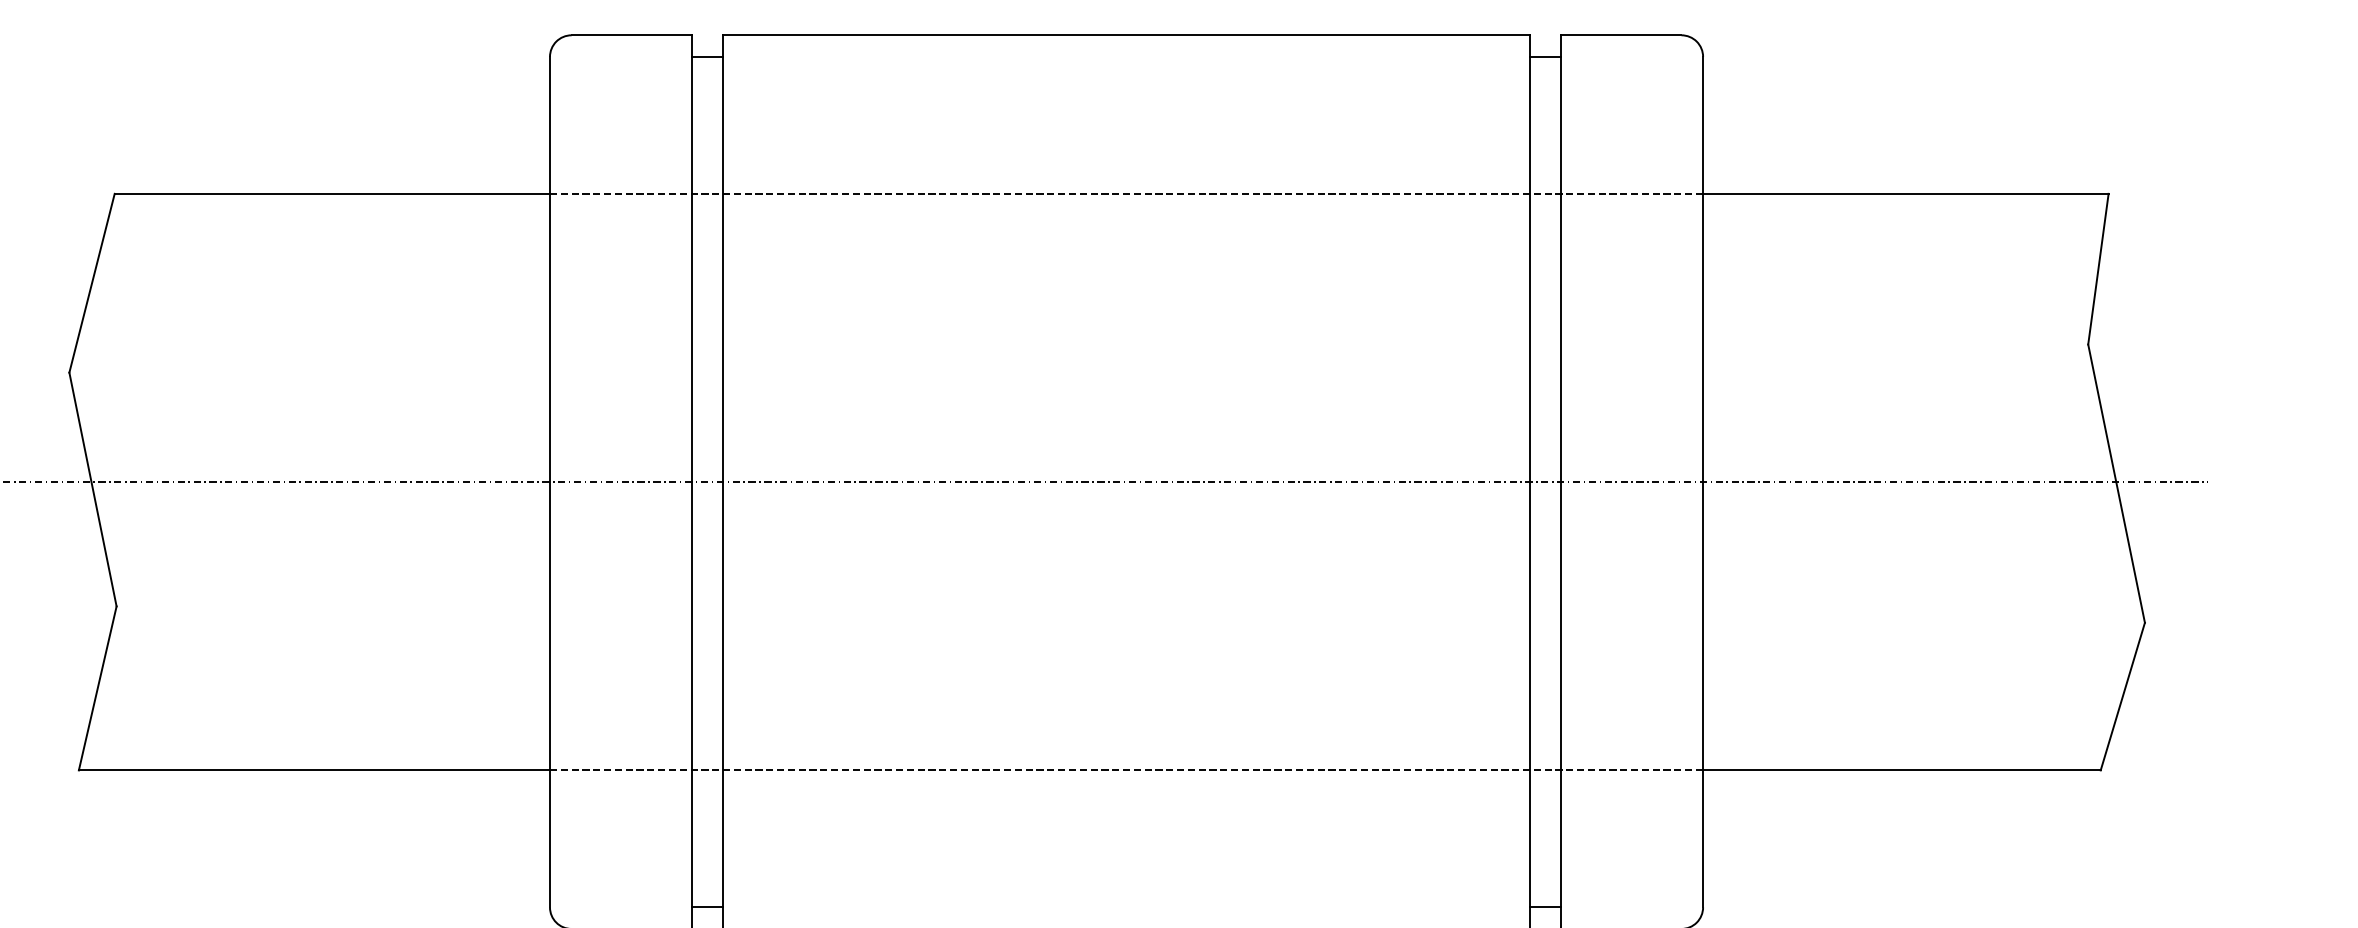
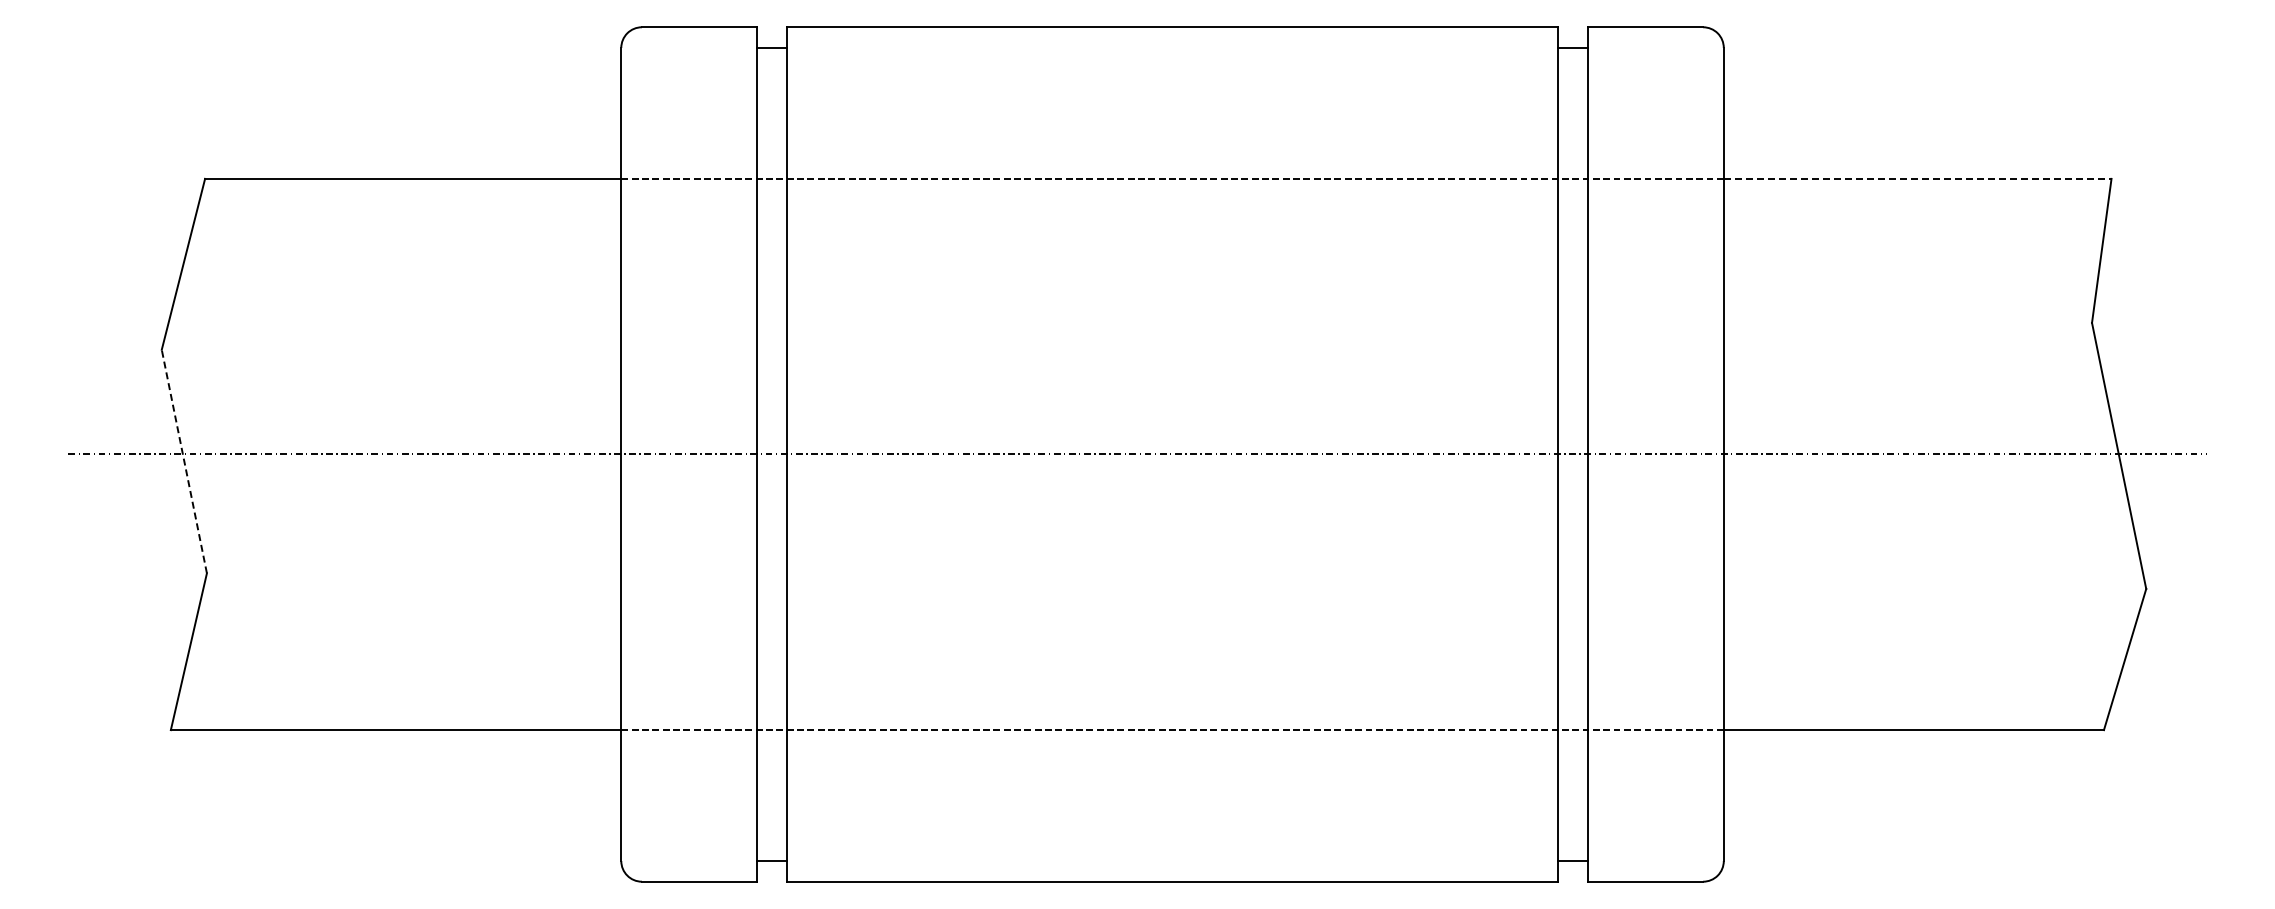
line: (1905, 193) -> (1917, 178), solid -> dashed
line: (93, 489) -> (184, 461), solid -> dashed

